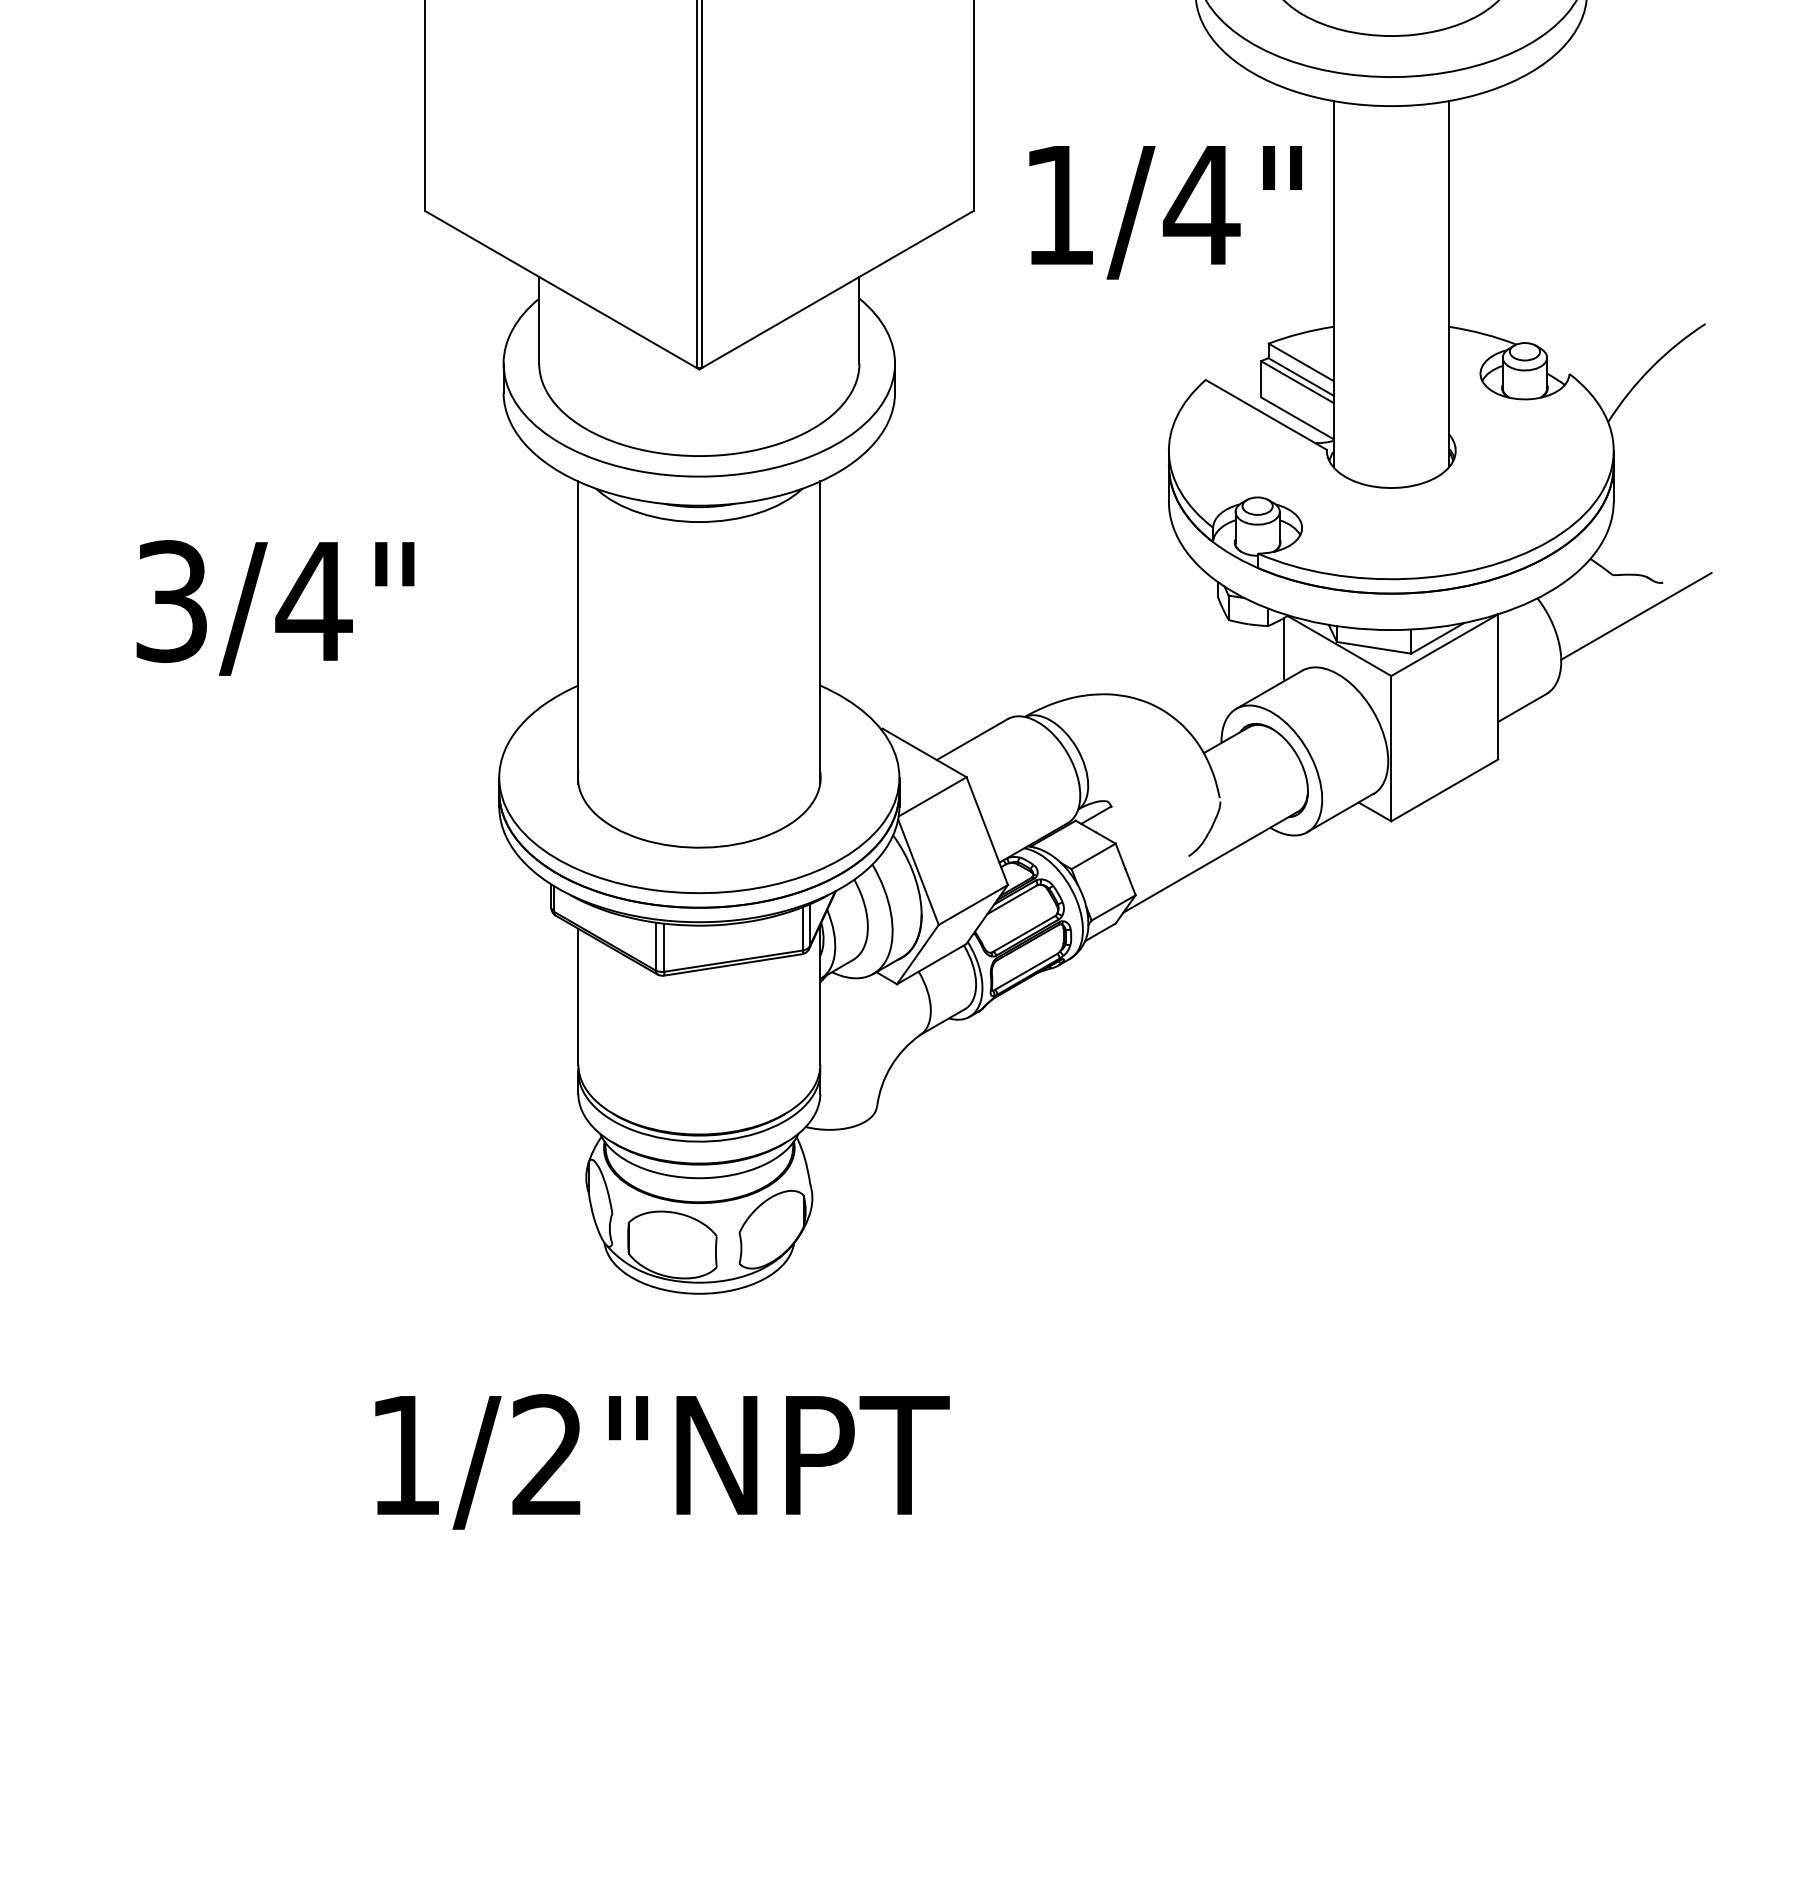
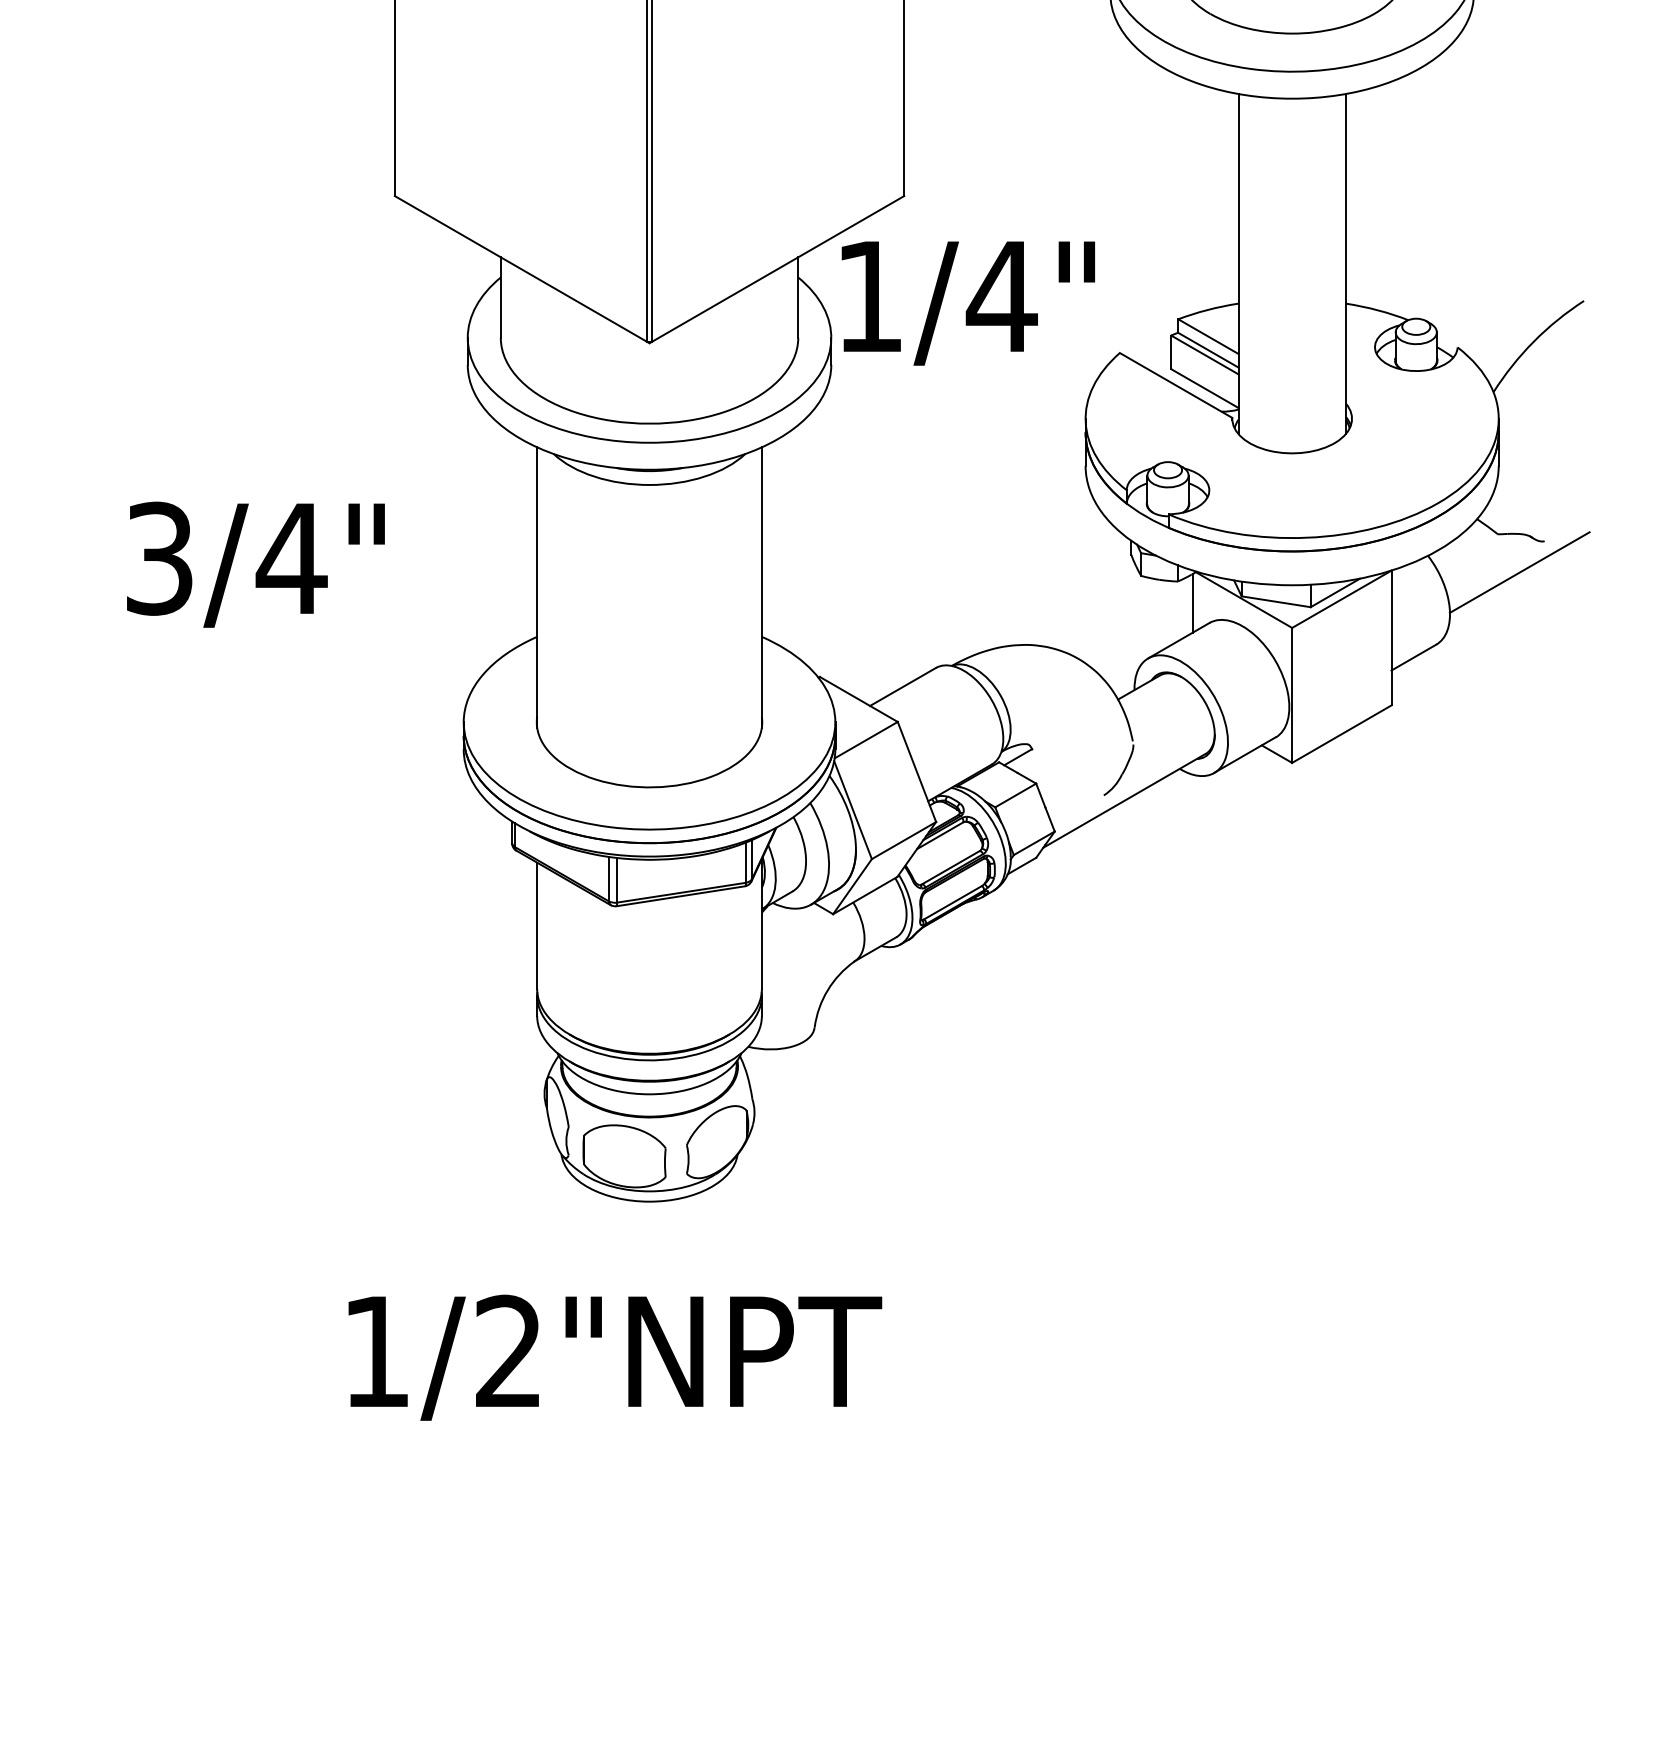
text: (1165, 212) -> (968, 303), moved

